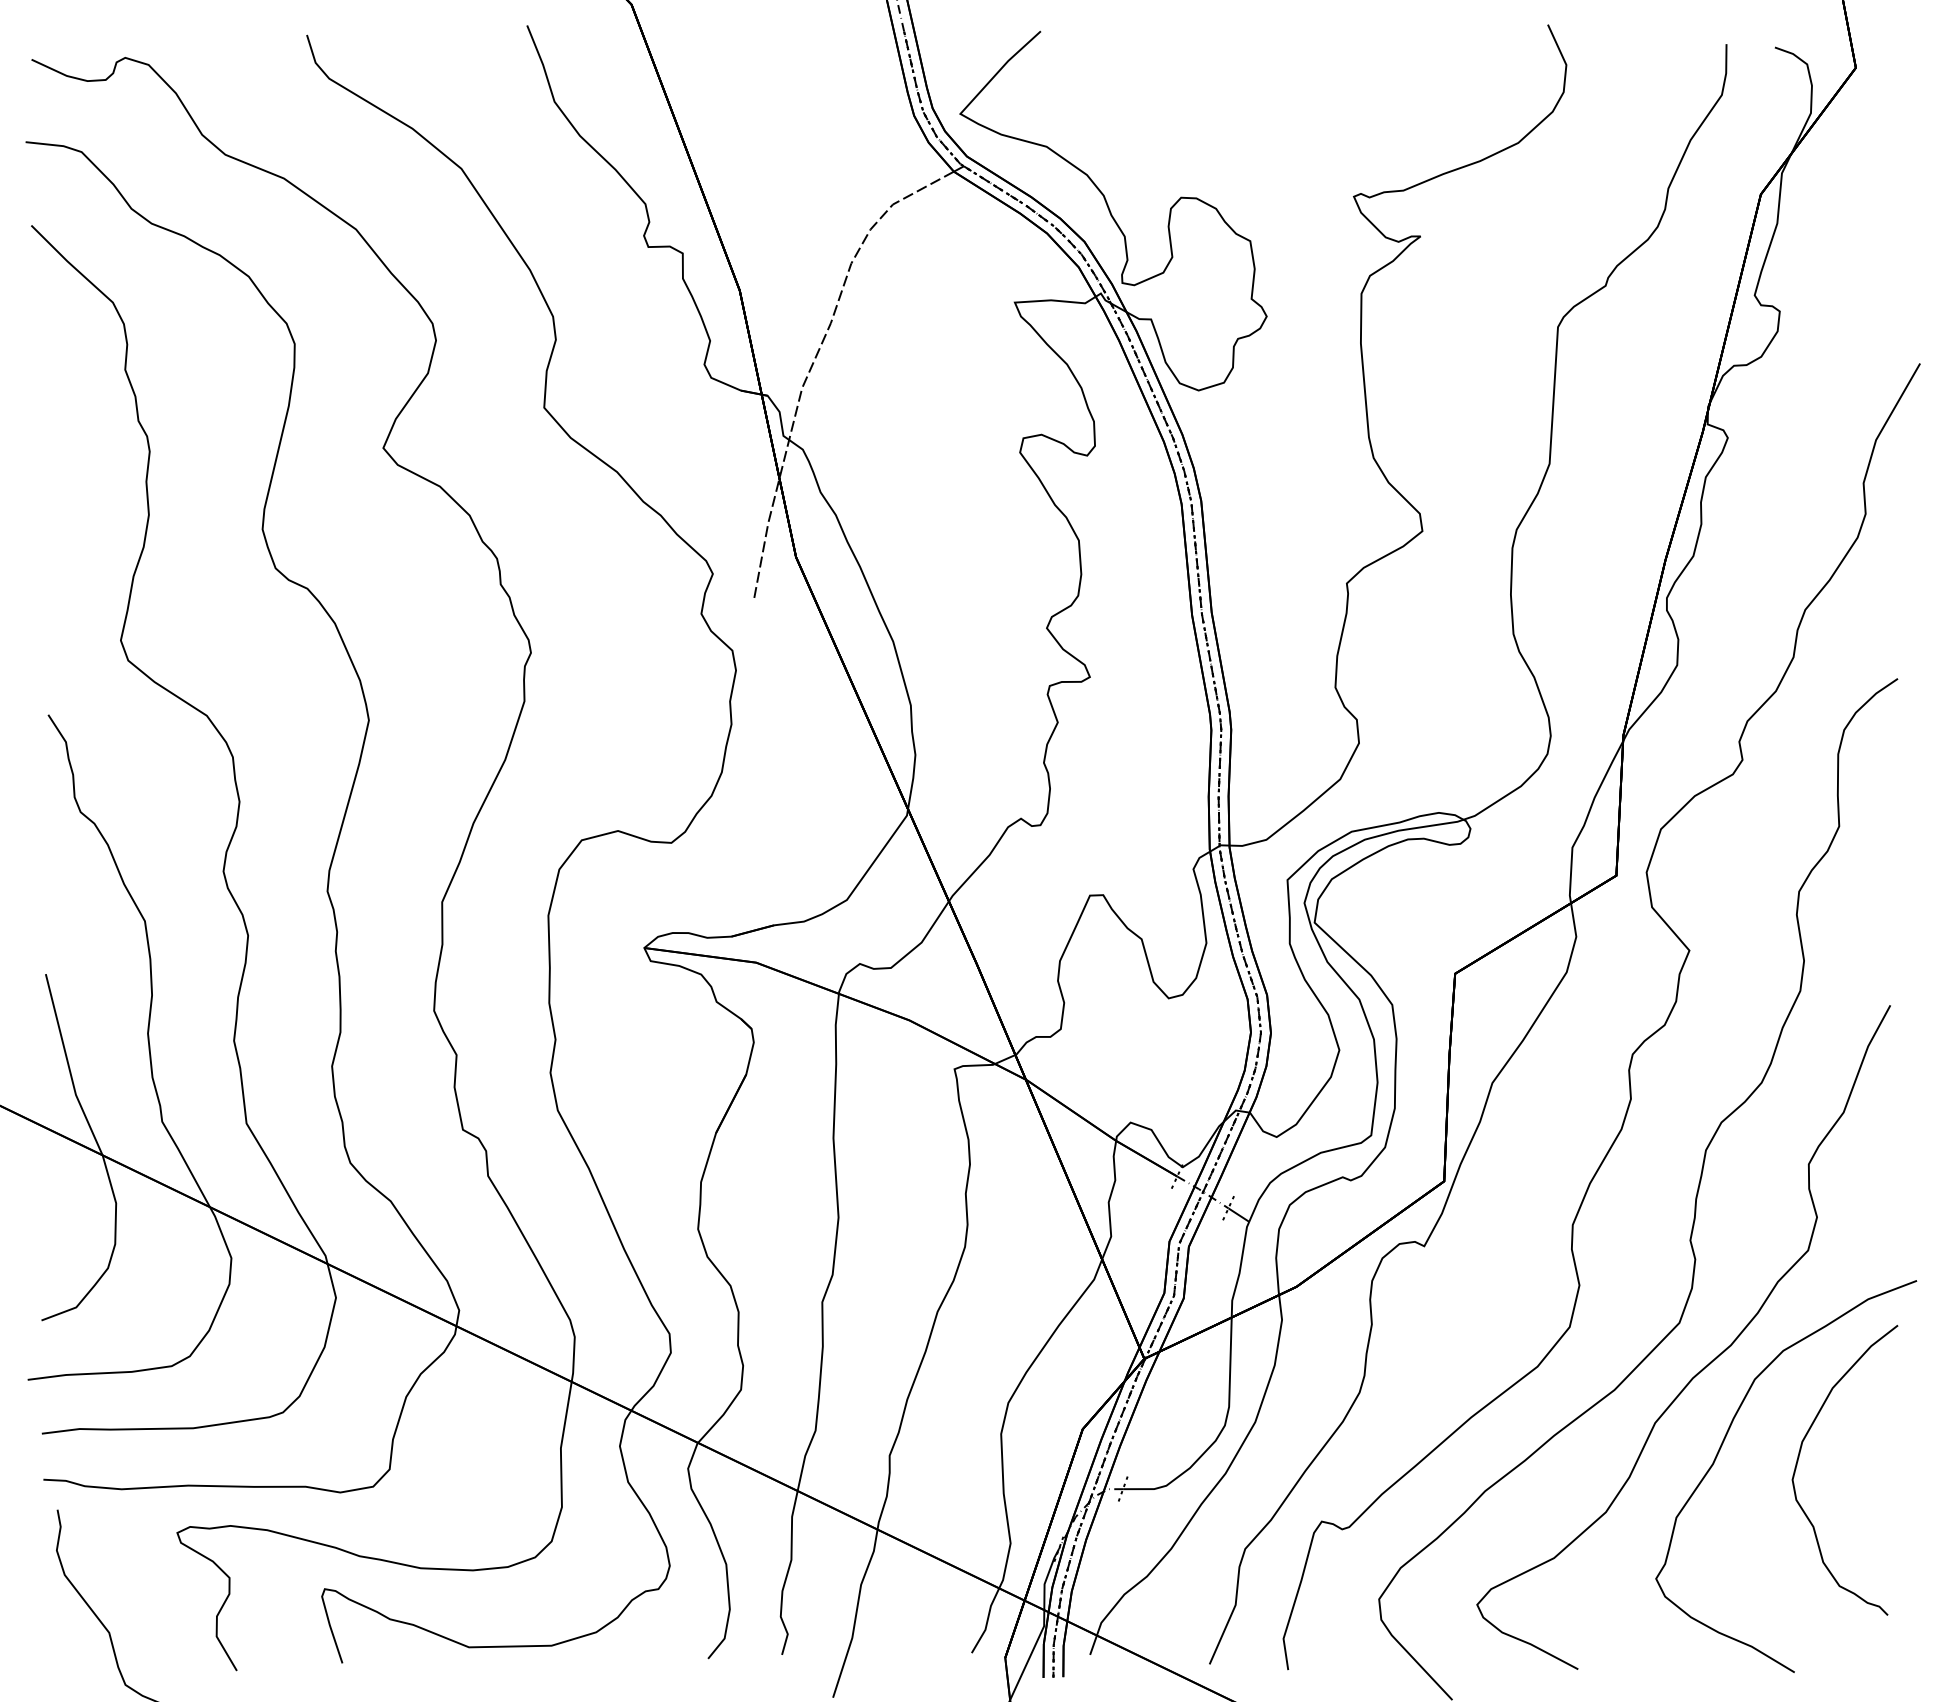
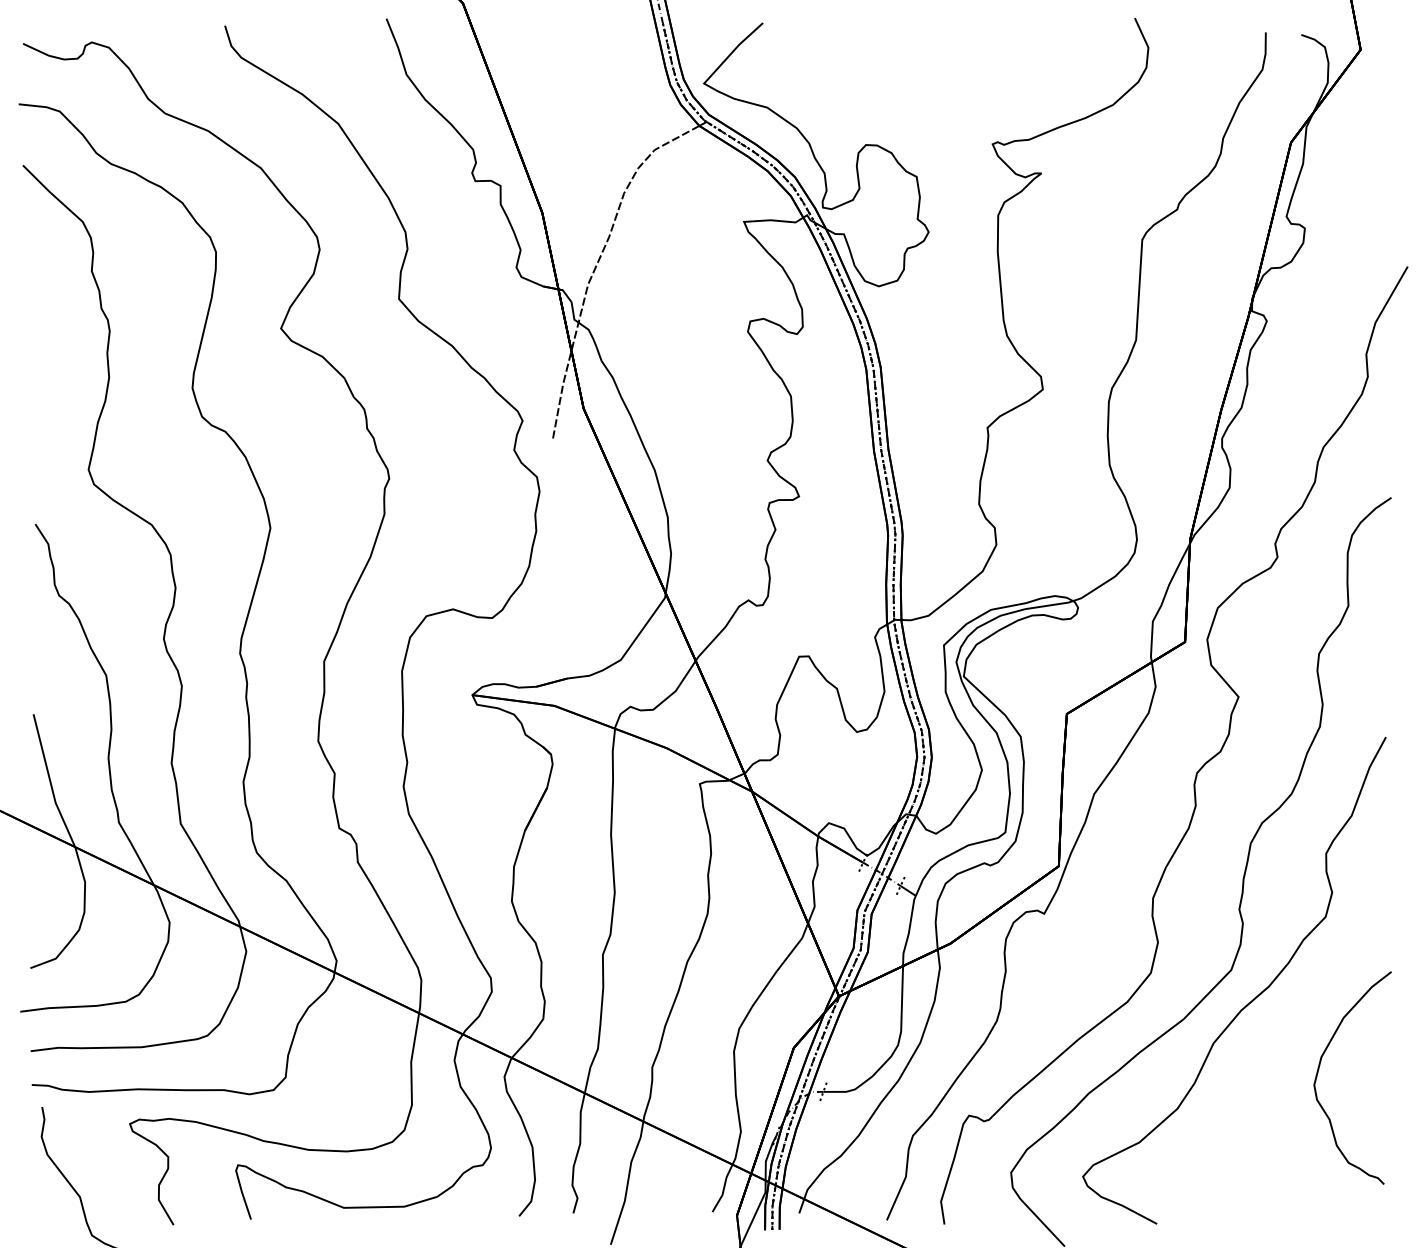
curve: (1723, 1444) -> (1263, 1059), removed

